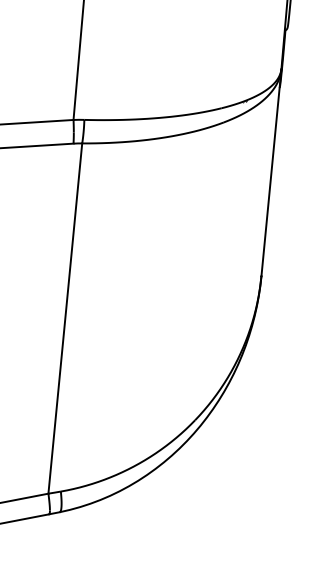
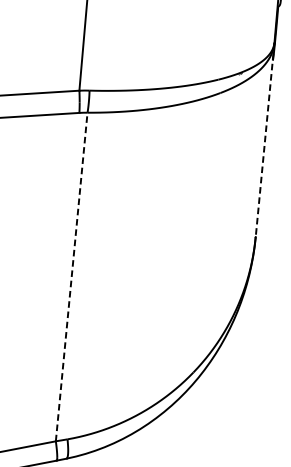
line: (271, 172) -> (265, 139), solid -> dashed
line: (65, 318) -> (71, 276), solid -> dashed

